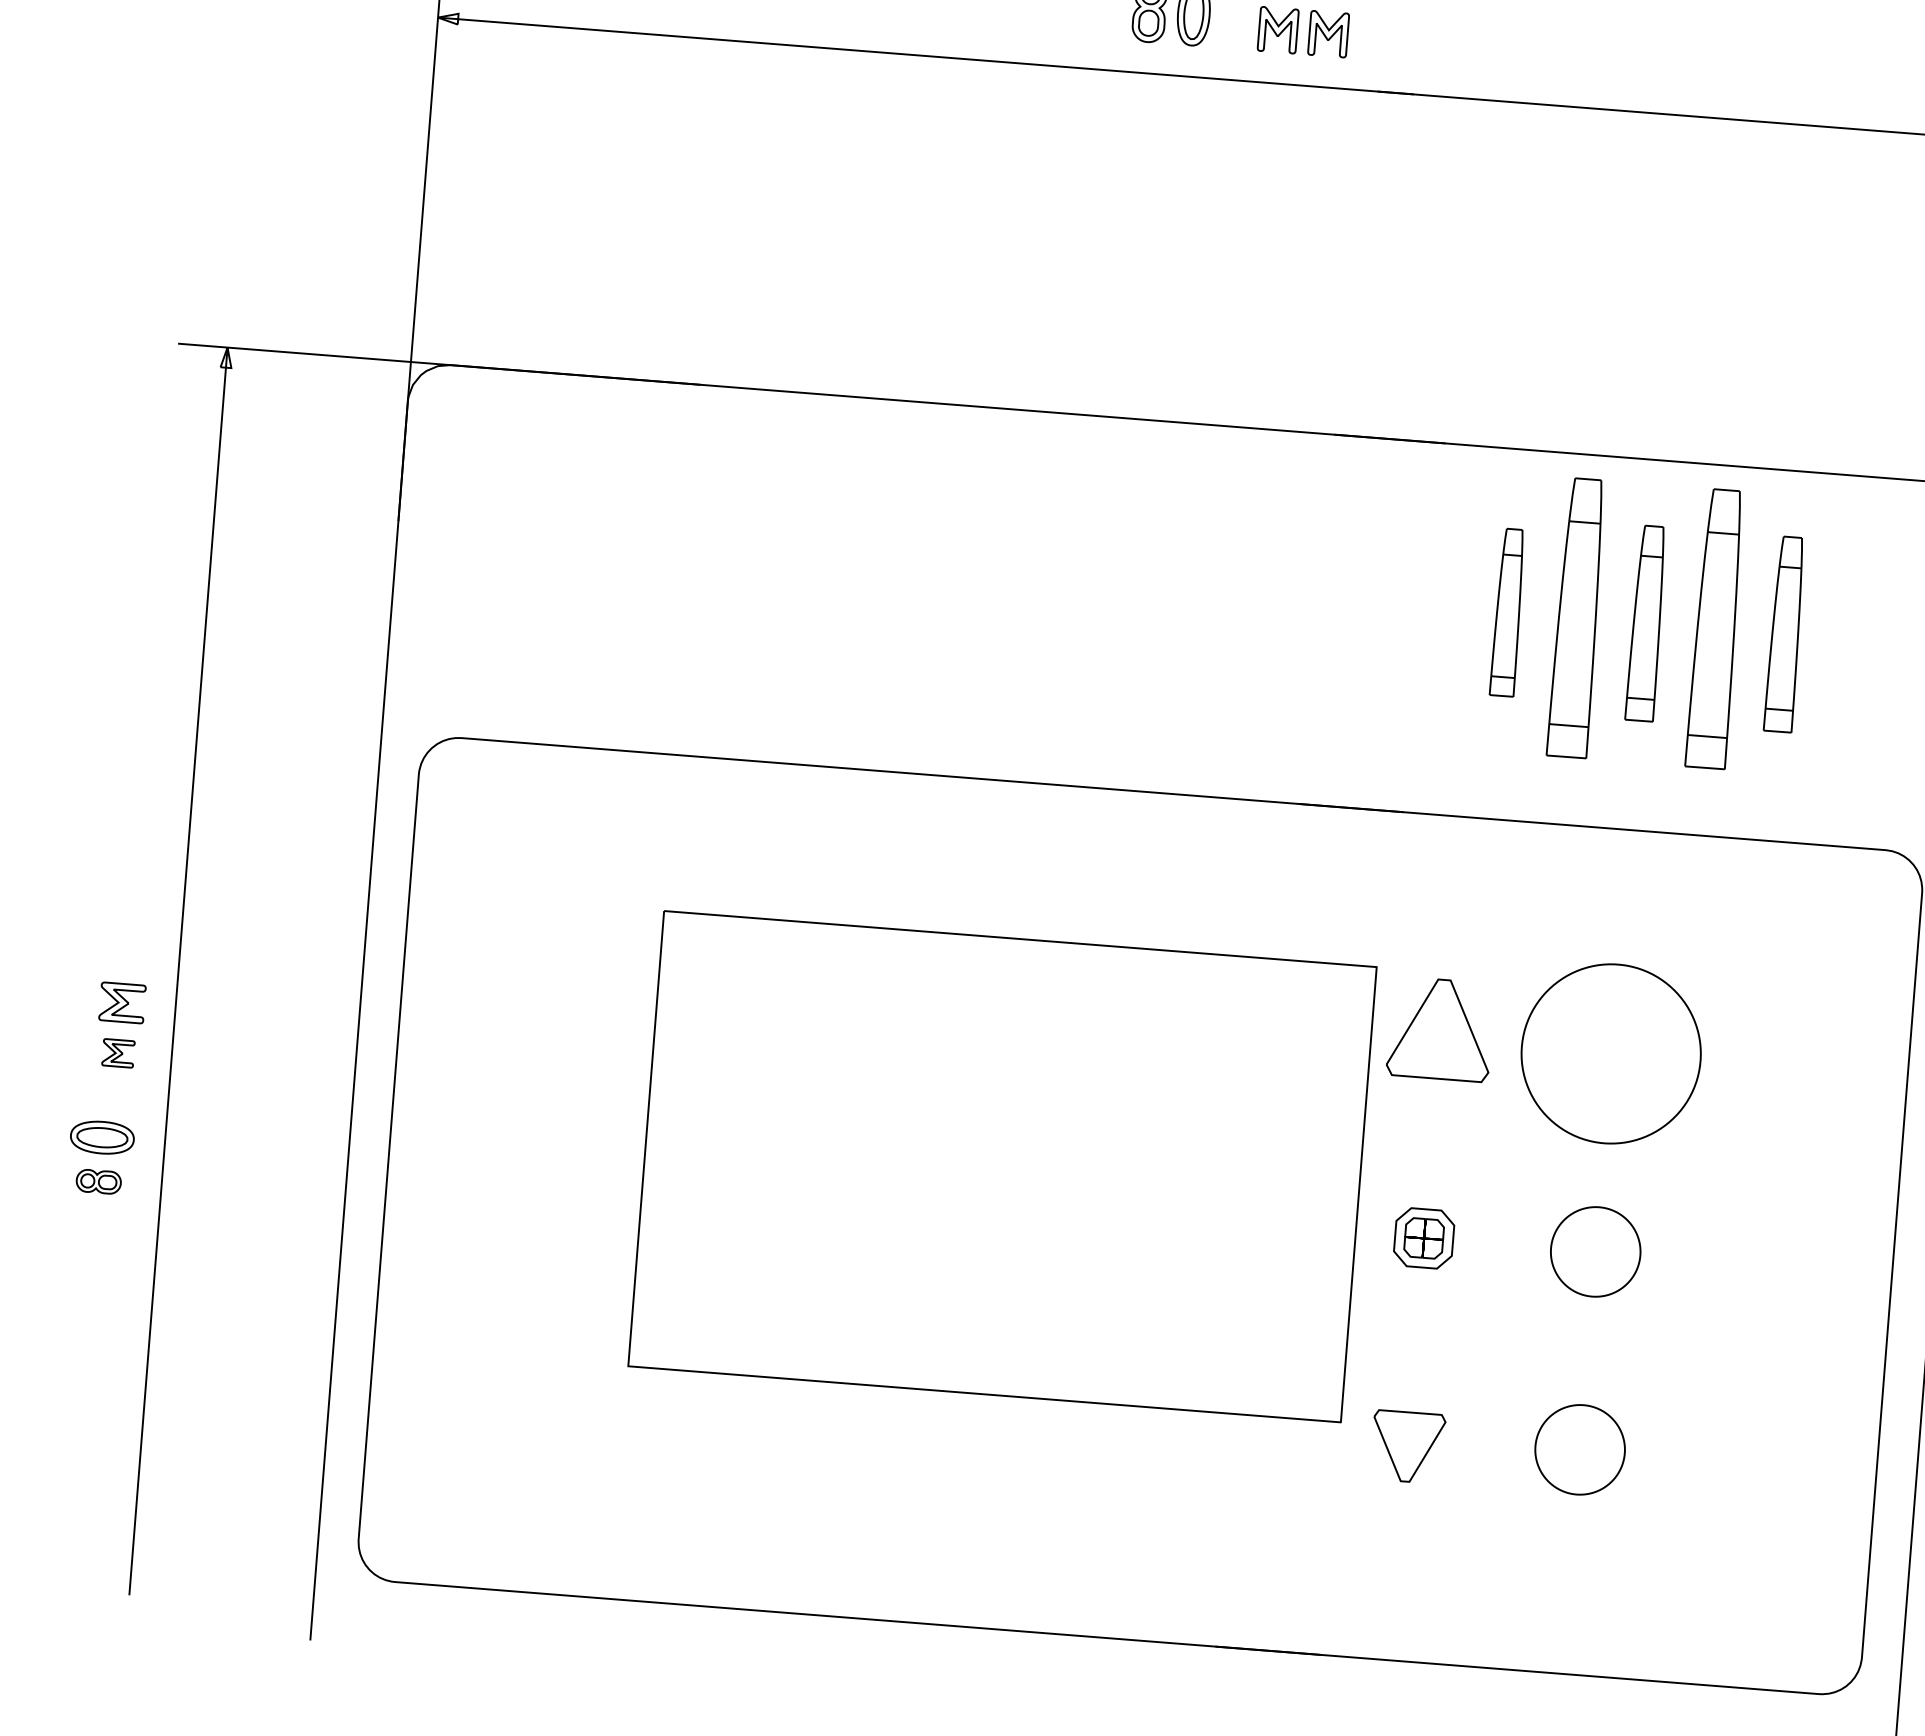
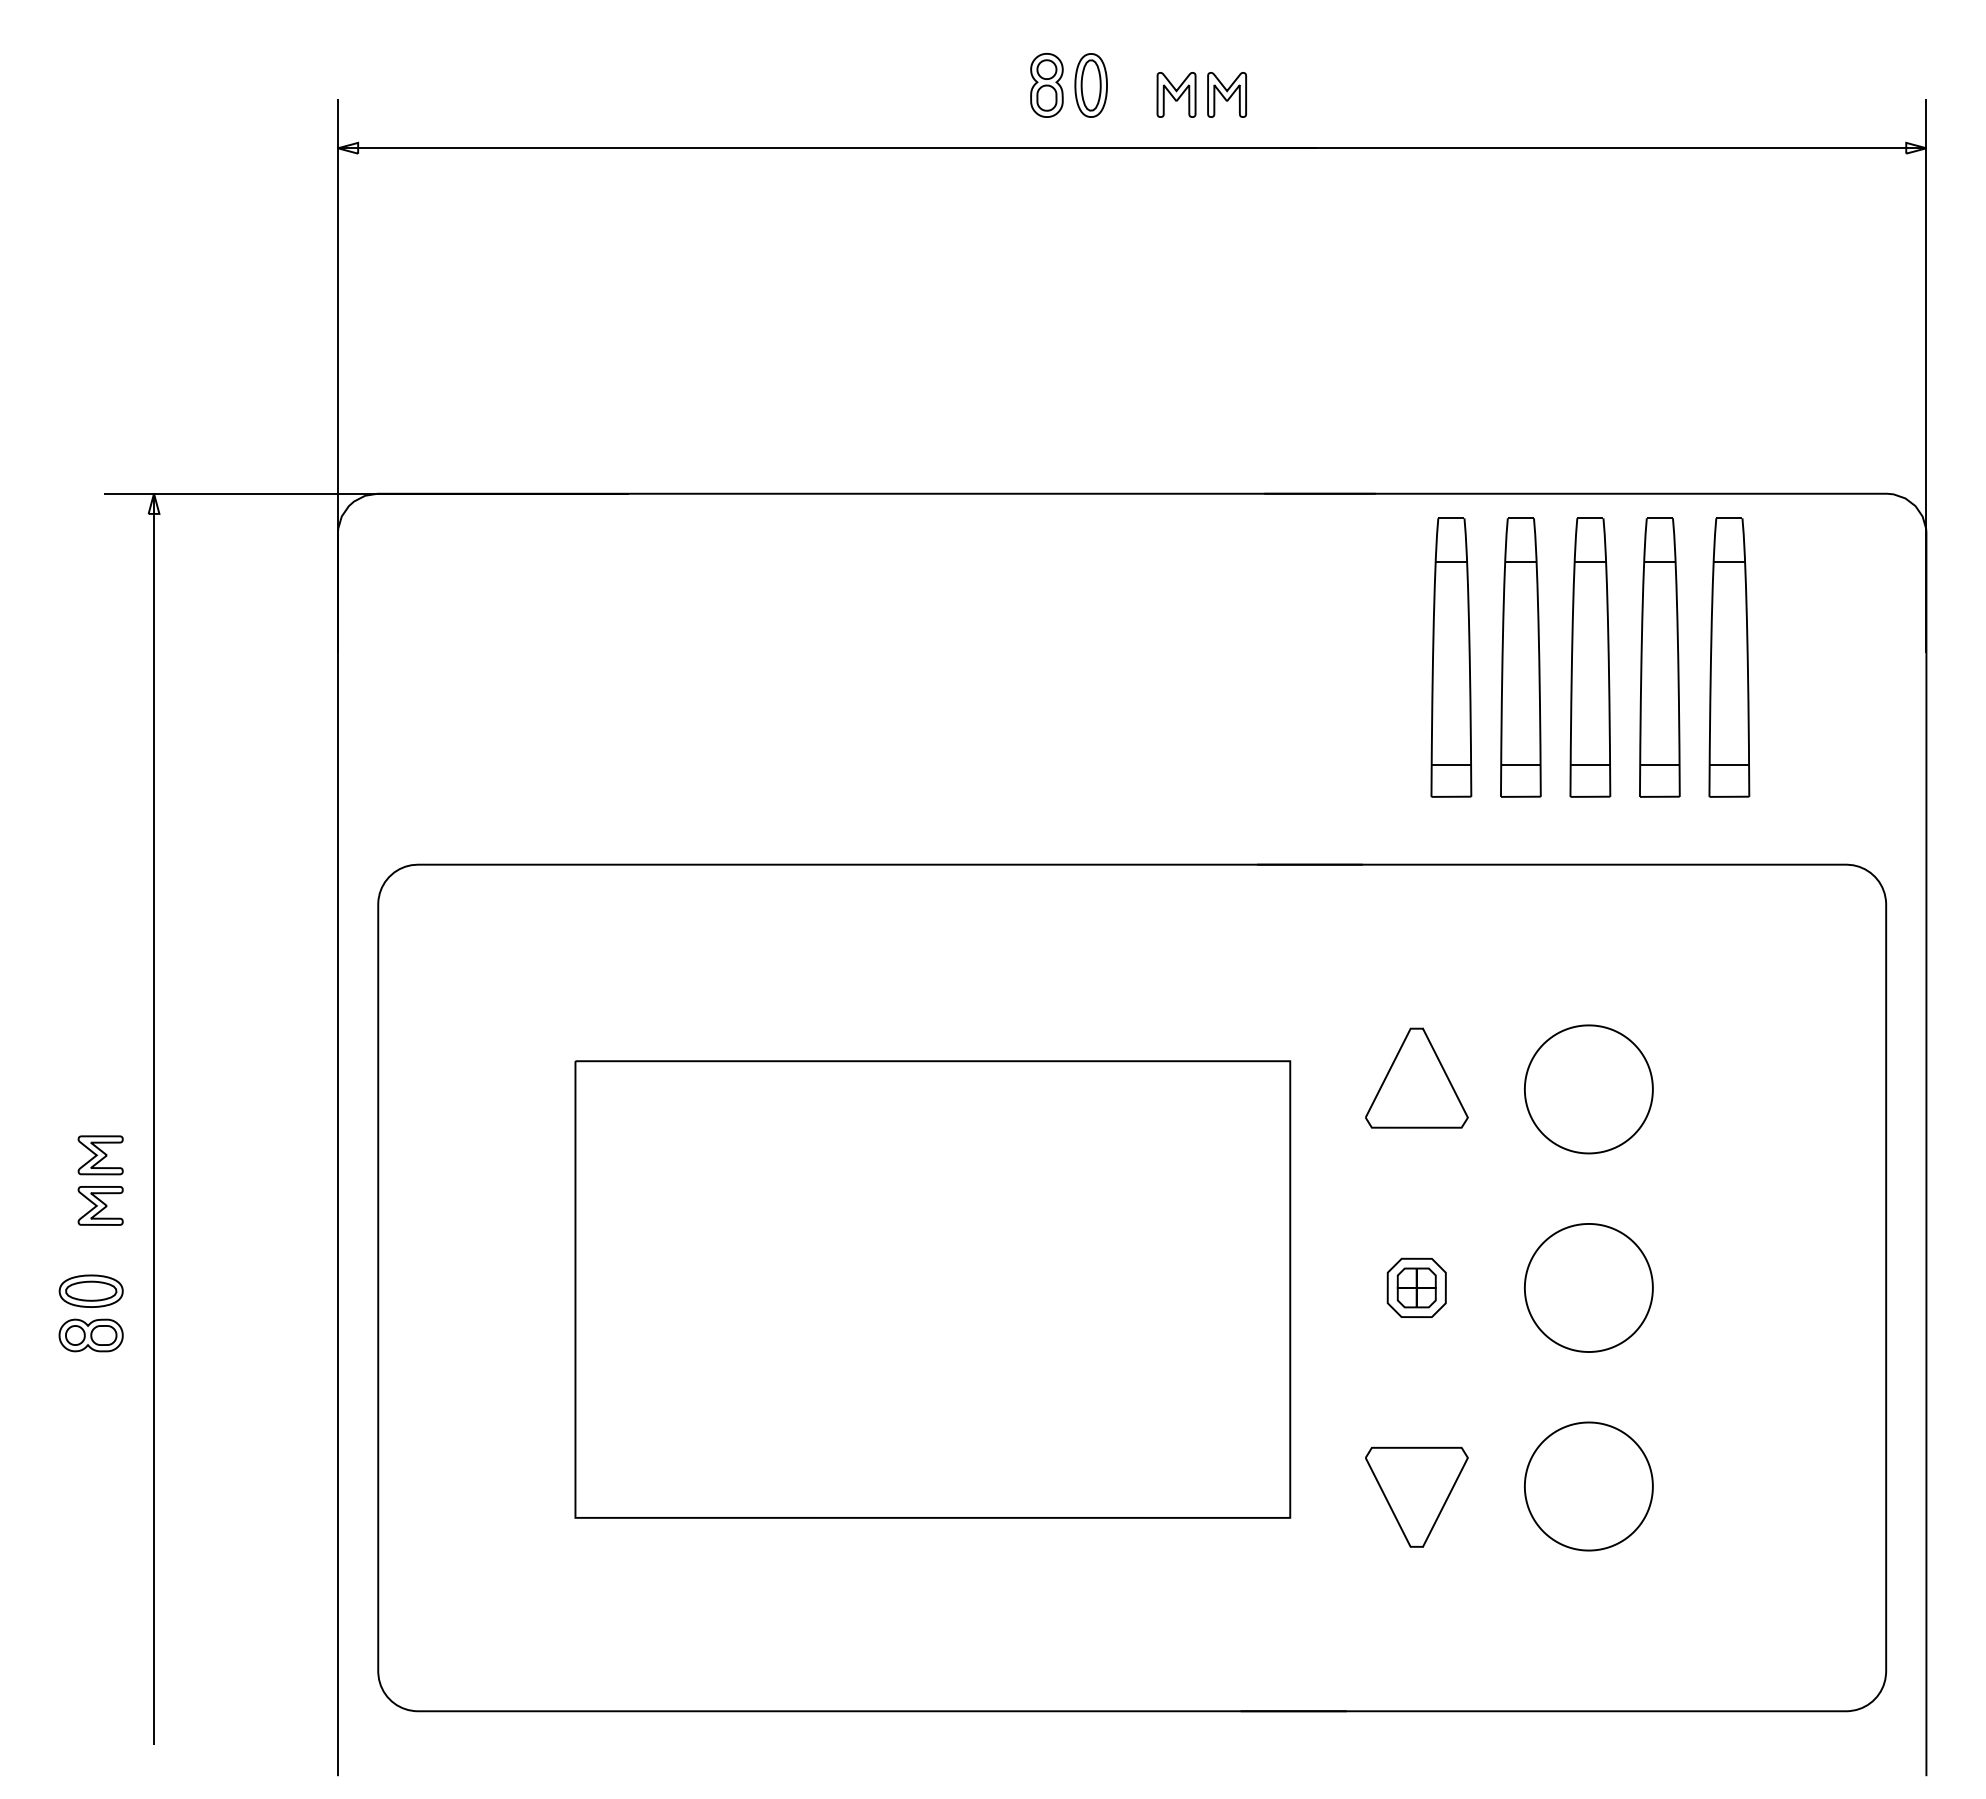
part: (1508, 612) -> (1451, 657), size x1.67
part: (1646, 623) -> (1590, 657), size x1.43
part: (1785, 634) -> (1729, 657), size x1.43
part: (118, 1052) -> (100, 1205), size x1.43
part: (1610, 1054) -> (1588, 1089), size x0.71
part: (1002, 1166) -> (932, 1289), moved
part: (98, 1181) -> (90, 1335), size x1.43
part: (1595, 1251) -> (1588, 1287), size x1.43
part: (1407, 1446) -> (1416, 1496), size x1.43
part: (1579, 1449) -> (1588, 1486), size x1.43

